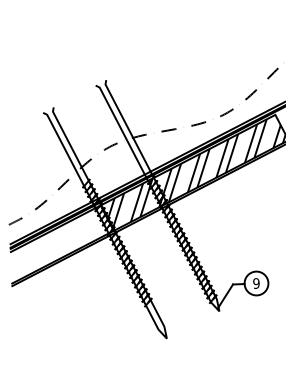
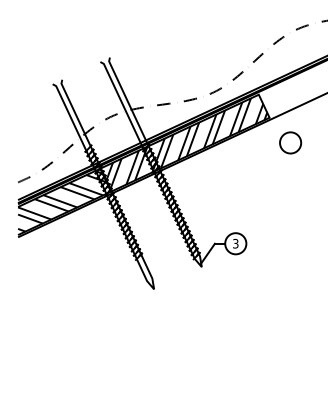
hatch: (59, 244) -> (62, 201), added
text: (256, 283) -> (235, 243), 9 -> 3

